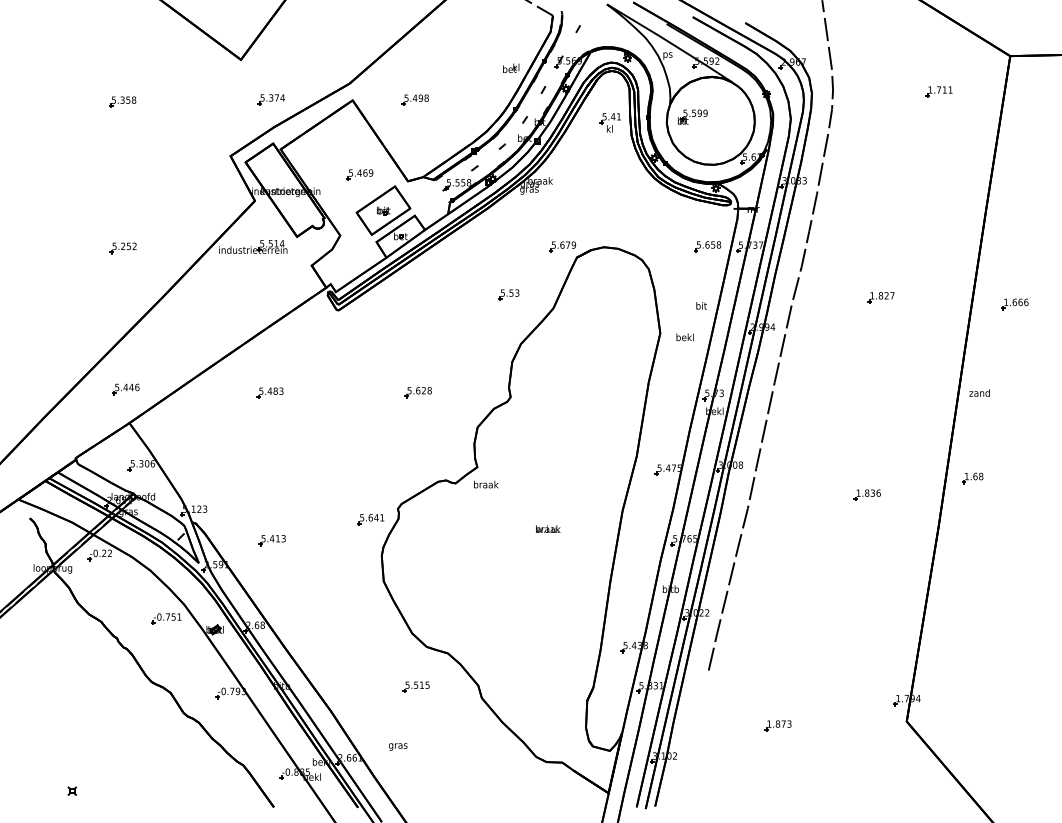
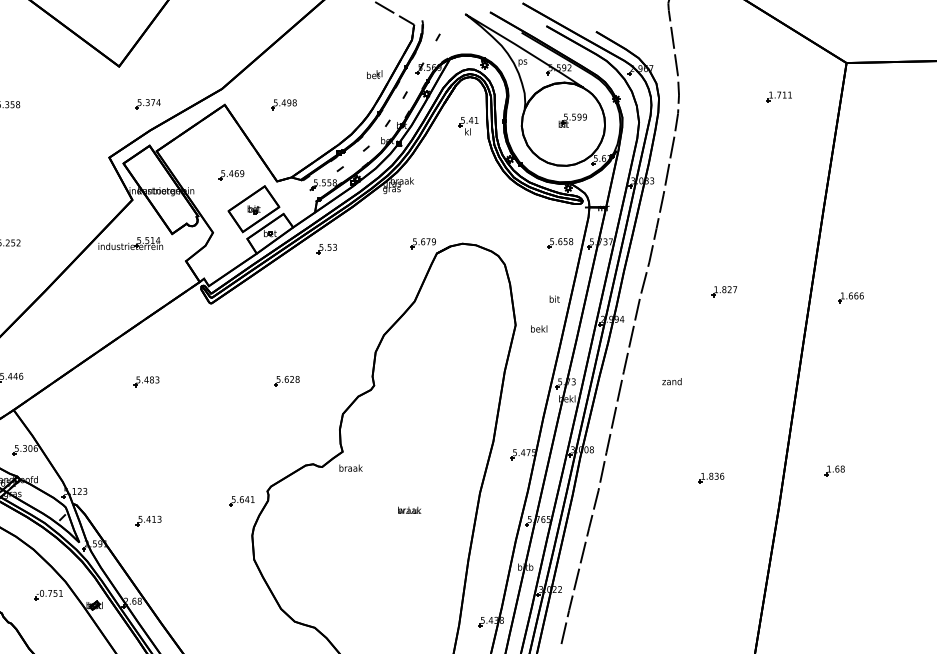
part: (692, 116) -> (572, 120), moved
part: (508, 294) -> (326, 248), moved
text: (979, 392) -> (671, 381), moved
part: (972, 478) -> (834, 470), moved

